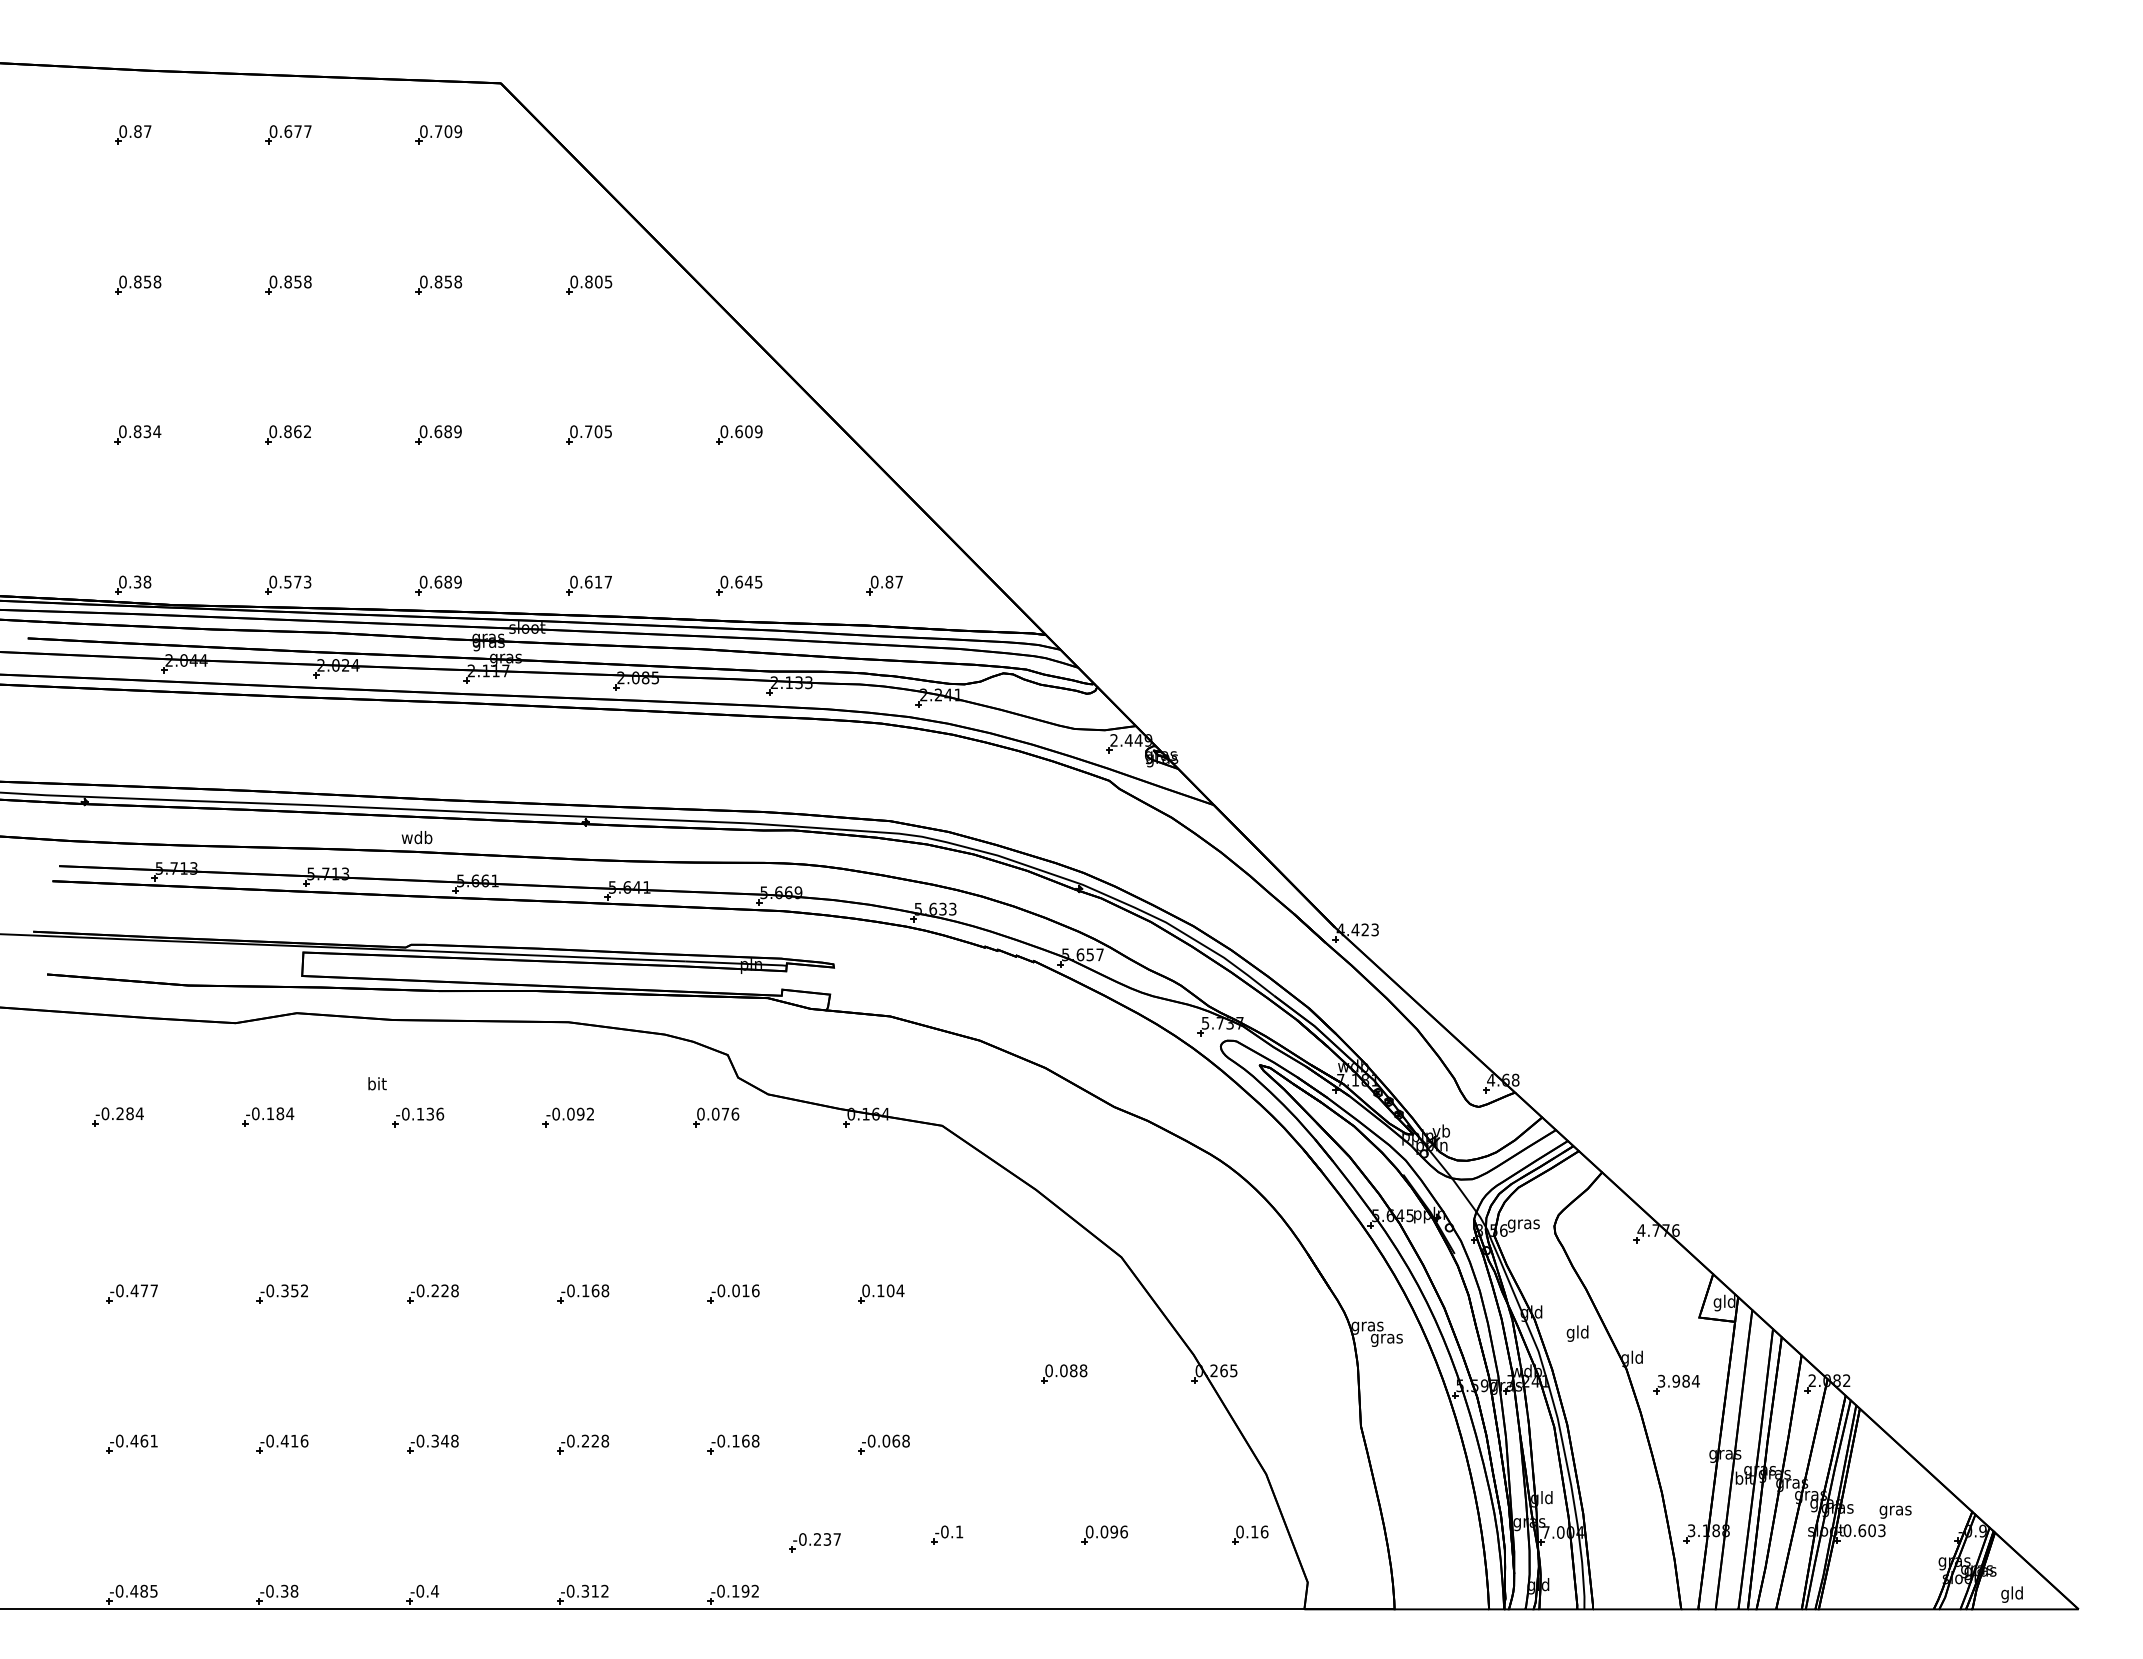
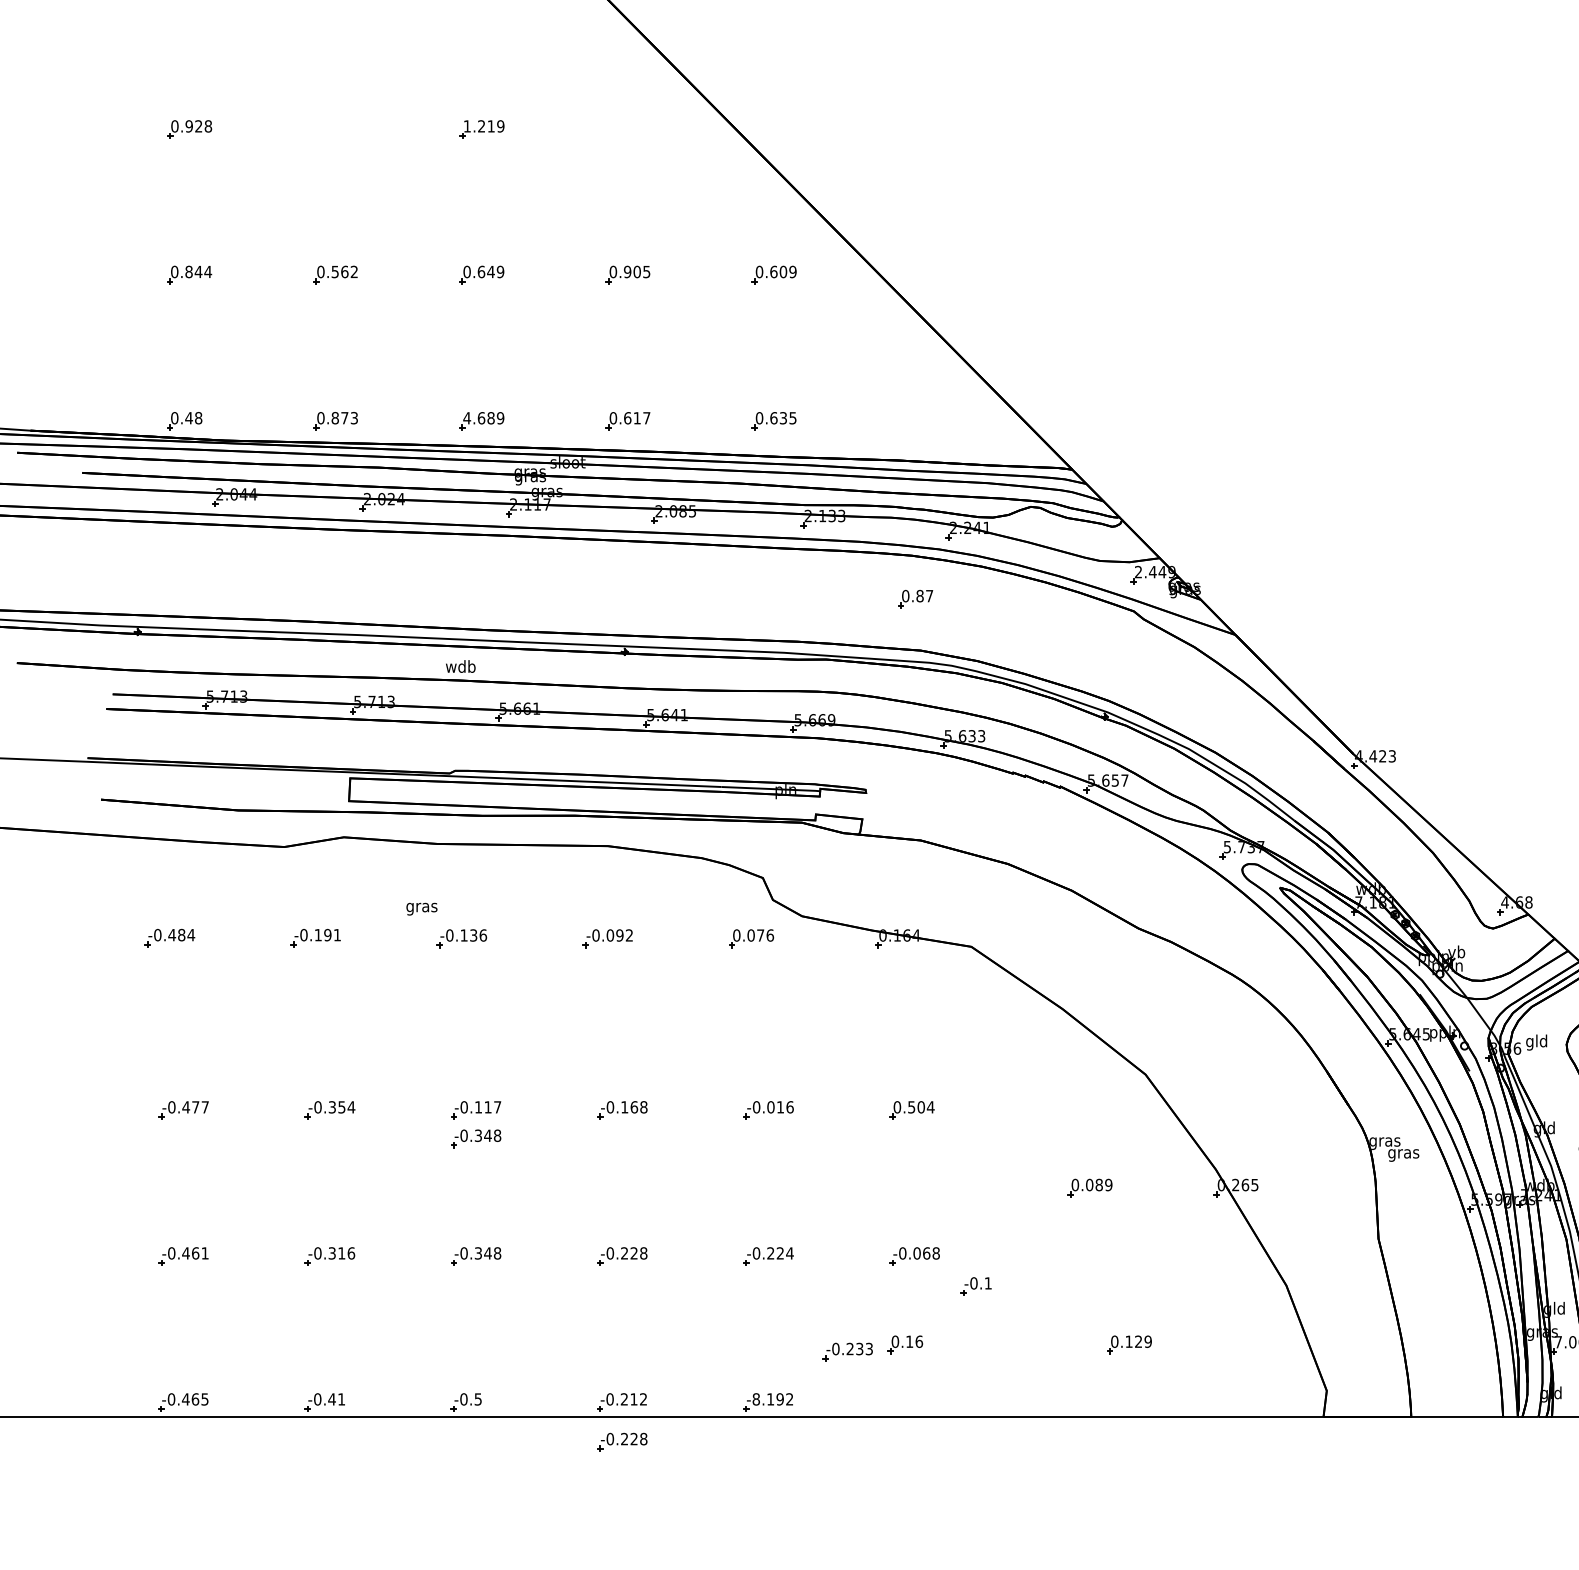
text: (142, 281) -> (193, 125), 0.858 -> 0.928
text: (441, 281) -> (484, 125), 0.858 -> 1.219
part: (288, 284) -> (335, 128), removed
part: (589, 284) -> (628, 128), removed
text: (147, 431) -> (198, 271), 0.834 -> 0.844
text: (287, 431) -> (334, 271), 0.862 -> 0.562
text: (448, 431) -> (491, 271), 0.689 -> 0.649
text: (588, 431) -> (627, 271), 0.705 -> 0.905
text: (137, 581) -> (188, 417), 0.38 -> 0.48
text: (287, 581) -> (334, 417), 0.573 -> 0.873
text: (423, 581) -> (467, 417), 0.689 -> 4.689
text: (748, 581) -> (783, 417), 0.645 -> 0.635
part: (884, 585) -> (915, 599), moved
text: (377, 1085) -> (422, 907), bit -> gras
text: (120, 1113) -> (172, 934), -0.284 -> -0.484
text: (285, 1113) -> (332, 934), -0.184 -> -0.191
text: (1523, 1224) -> (1536, 1042), gras -> gld
text: (304, 1290) -> (351, 1106), -0.352 -> -0.354
text: (444, 1290) -> (487, 1106), -0.228 -> -0.117
text: (880, 1290) -> (911, 1106), 0.104 -> 0.504
part: (432, 1322) -> (475, 1138), added
text: (1083, 1370) -> (1108, 1184), 0.088 -> 0.089
text: (284, 1440) -> (331, 1252), -0.416 -> -0.316
text: (745, 1440) -> (780, 1252), -0.168 -> -0.224
text: (1113, 1531) -> (1137, 1341), 0.096 -> 0.129
part: (947, 1534) -> (976, 1285), moved
part: (1250, 1534) -> (905, 1344), moved
text: (836, 1539) -> (868, 1349), -0.237 -> -0.233
text: (144, 1590) -> (195, 1398), -0.485 -> -0.465
text: (289, 1590) -> (336, 1398), -0.38 -> -0.41
text: (435, 1591) -> (478, 1399), -0.4 -> -0.5
text: (584, 1591) -> (623, 1399), -0.312 -> -0.212
text: (720, 1591) -> (755, 1399), -0.192 -> -8.192
part: (583, 1635) -> (622, 1442), added

